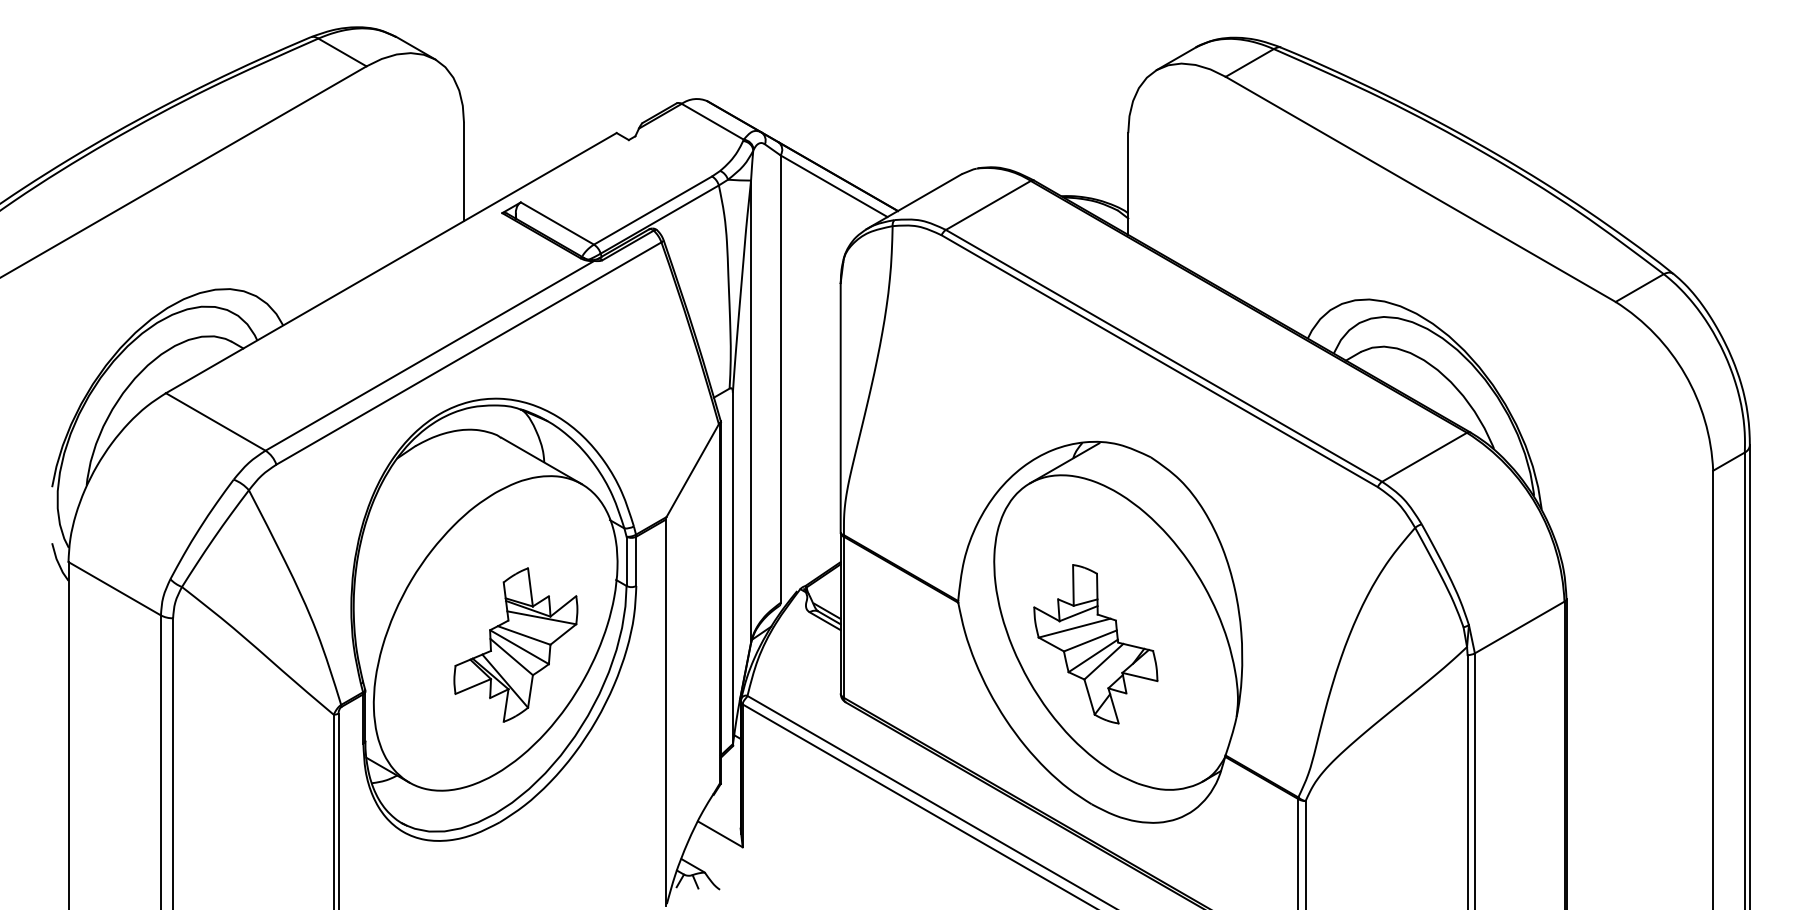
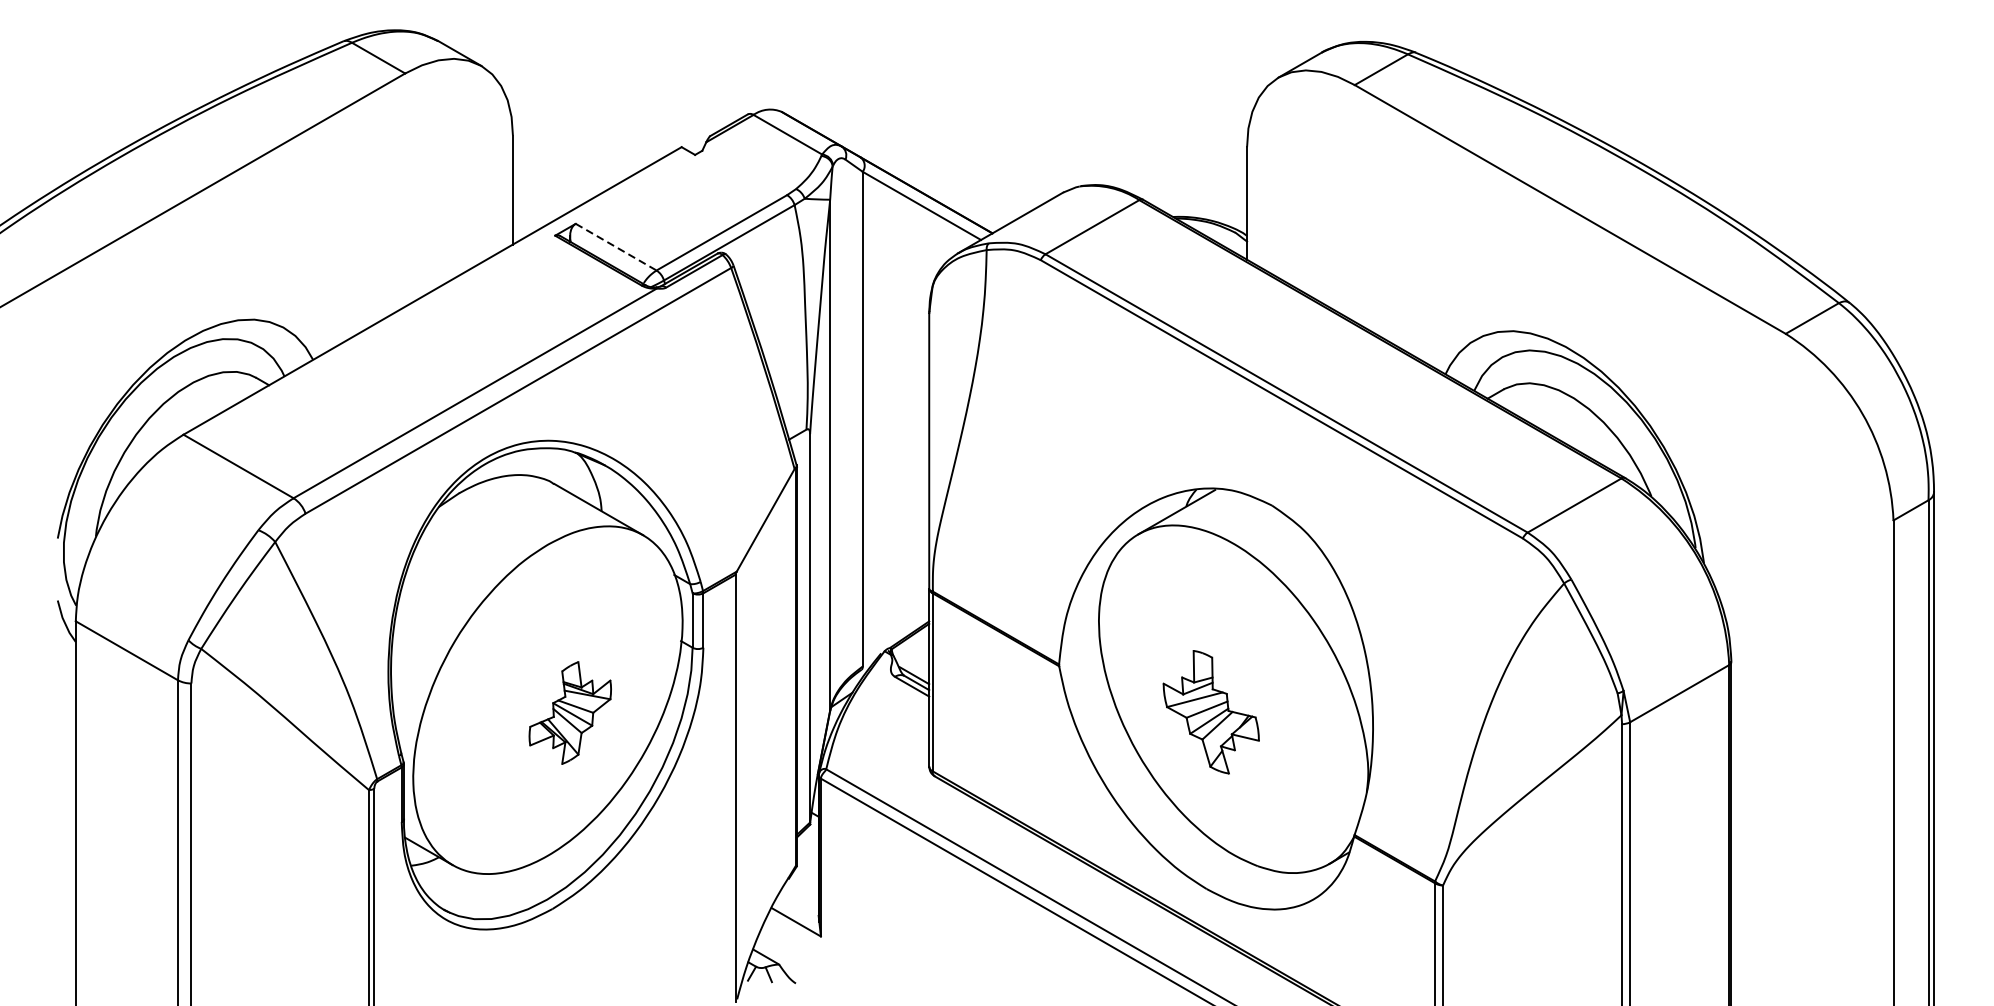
line: (557, 223) -> (616, 247), solid -> dashed
part: (515, 644) -> (569, 712), size x0.6
part: (1095, 644) -> (1210, 712), size x0.7

